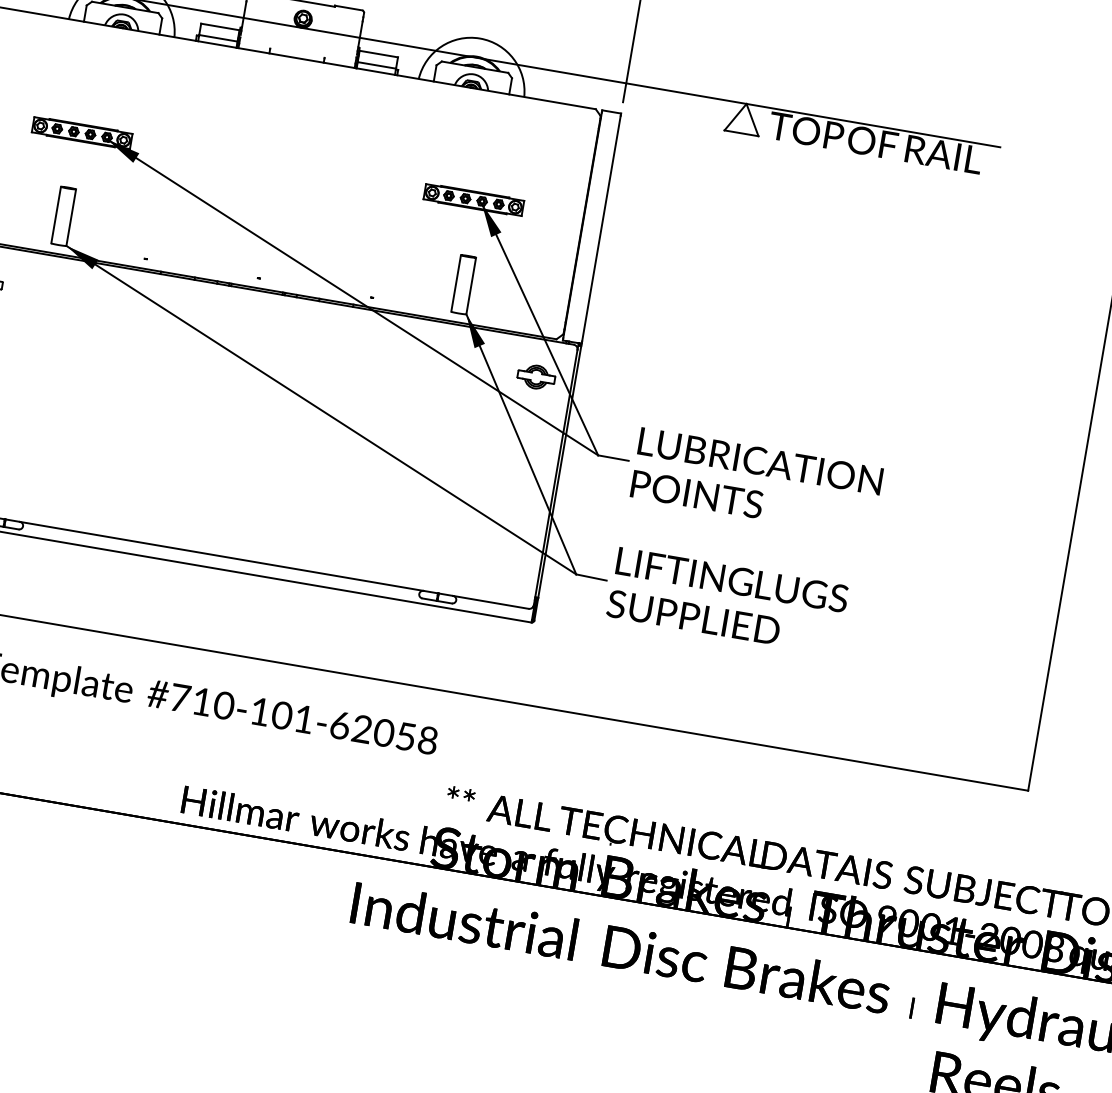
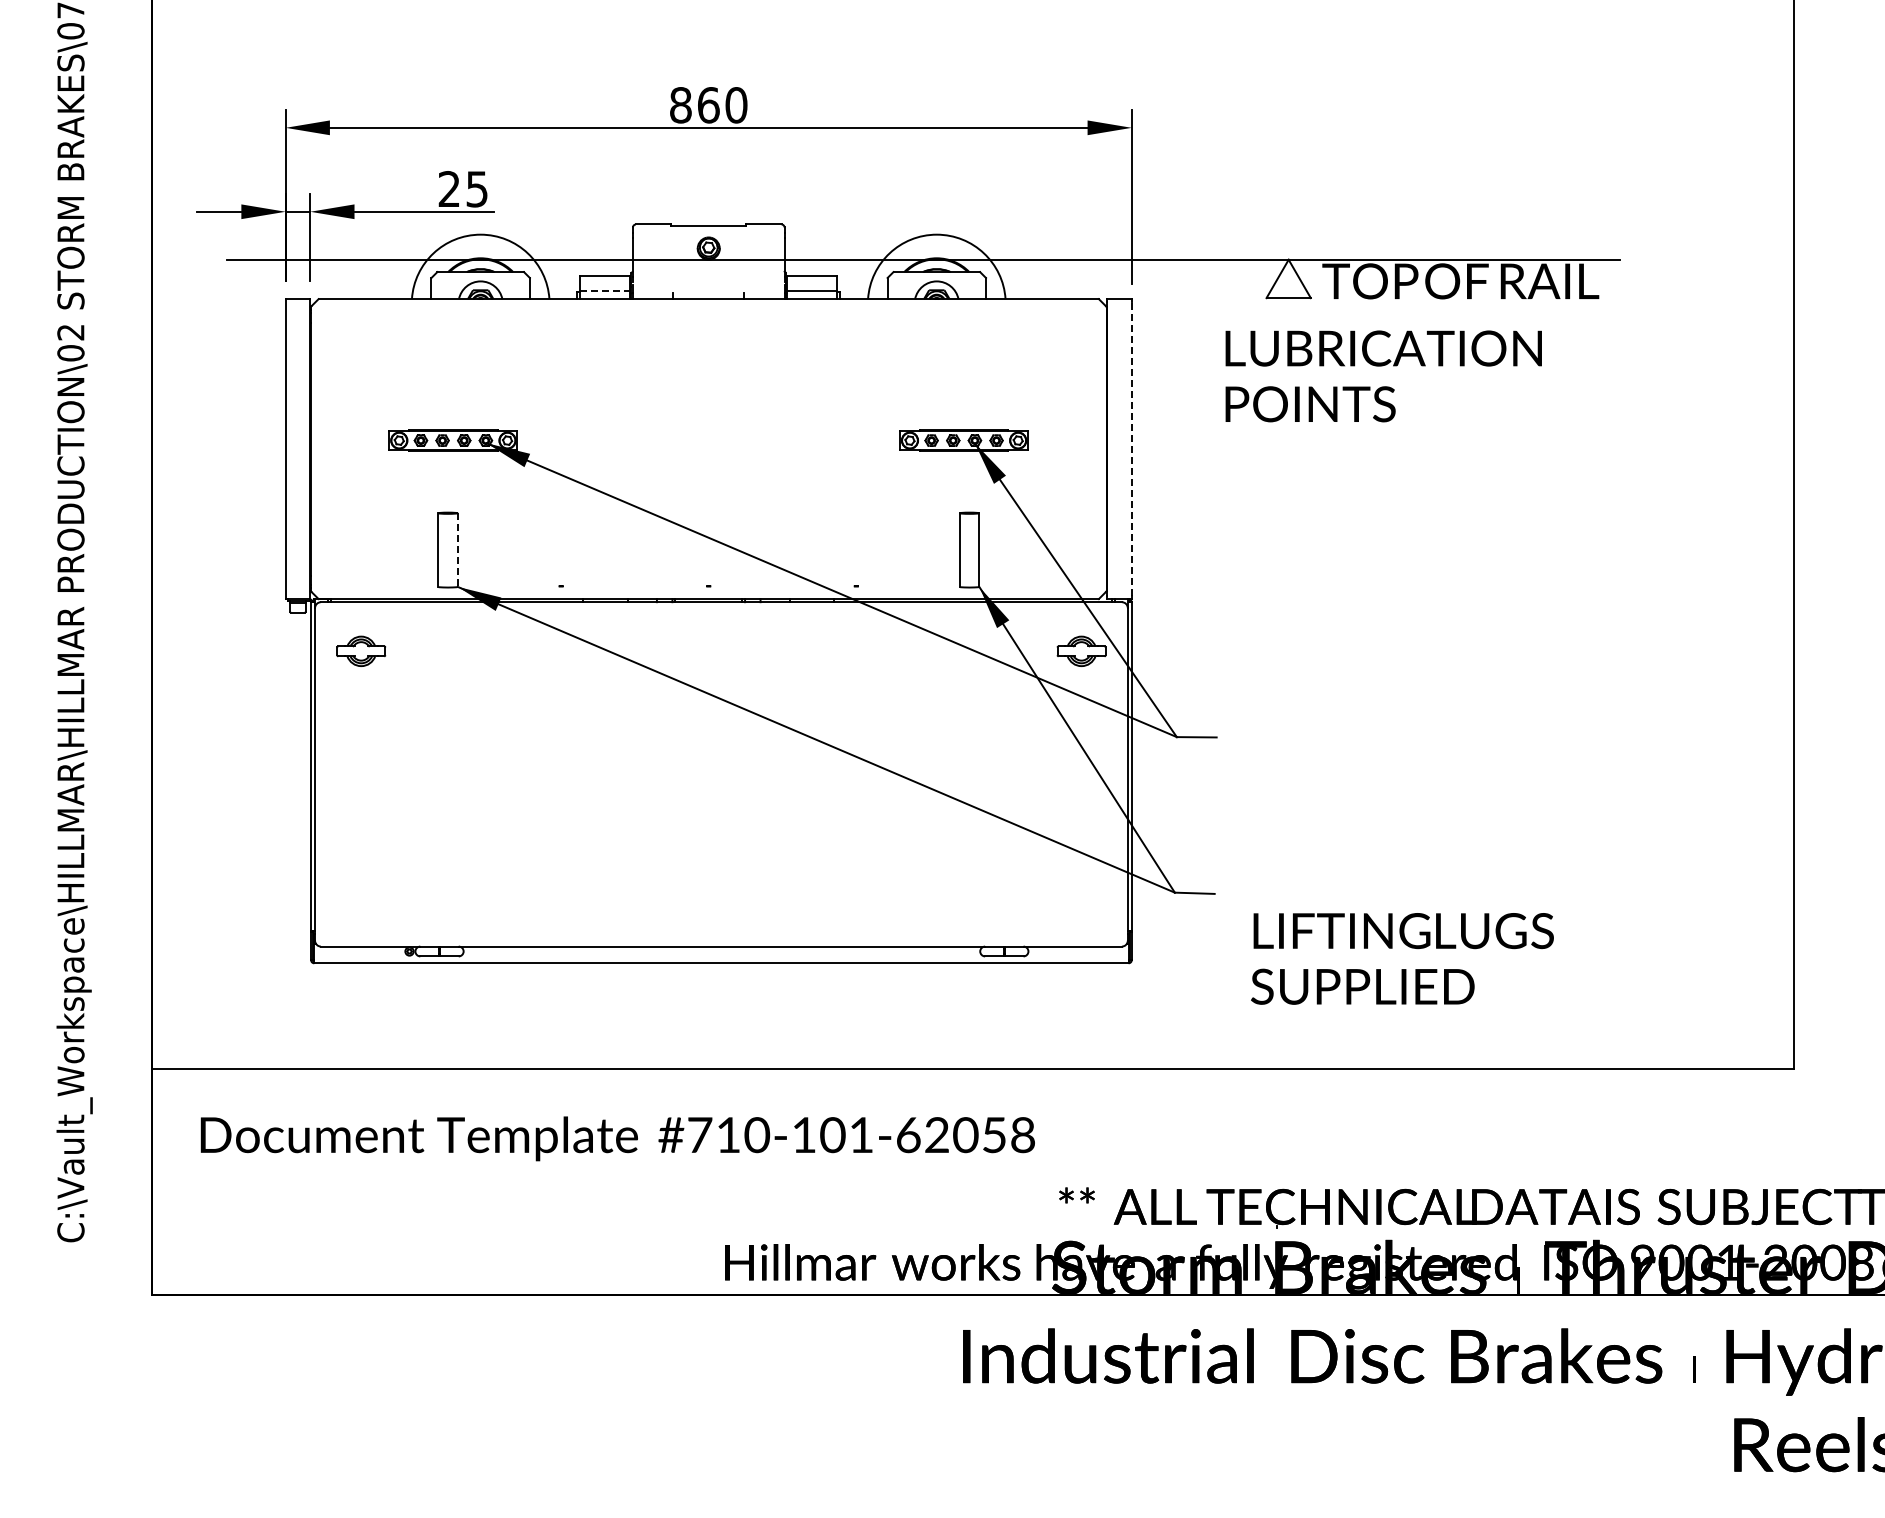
line: (218, 38) -> (605, 291), solid -> dashed
line: (70, 217) -> (457, 550), solid -> dashed
line: (601, 228) -> (1131, 448), solid -> dashed
text: (756, 482) -> (1383, 376), moved
text: (727, 600) -> (1402, 958), moved

